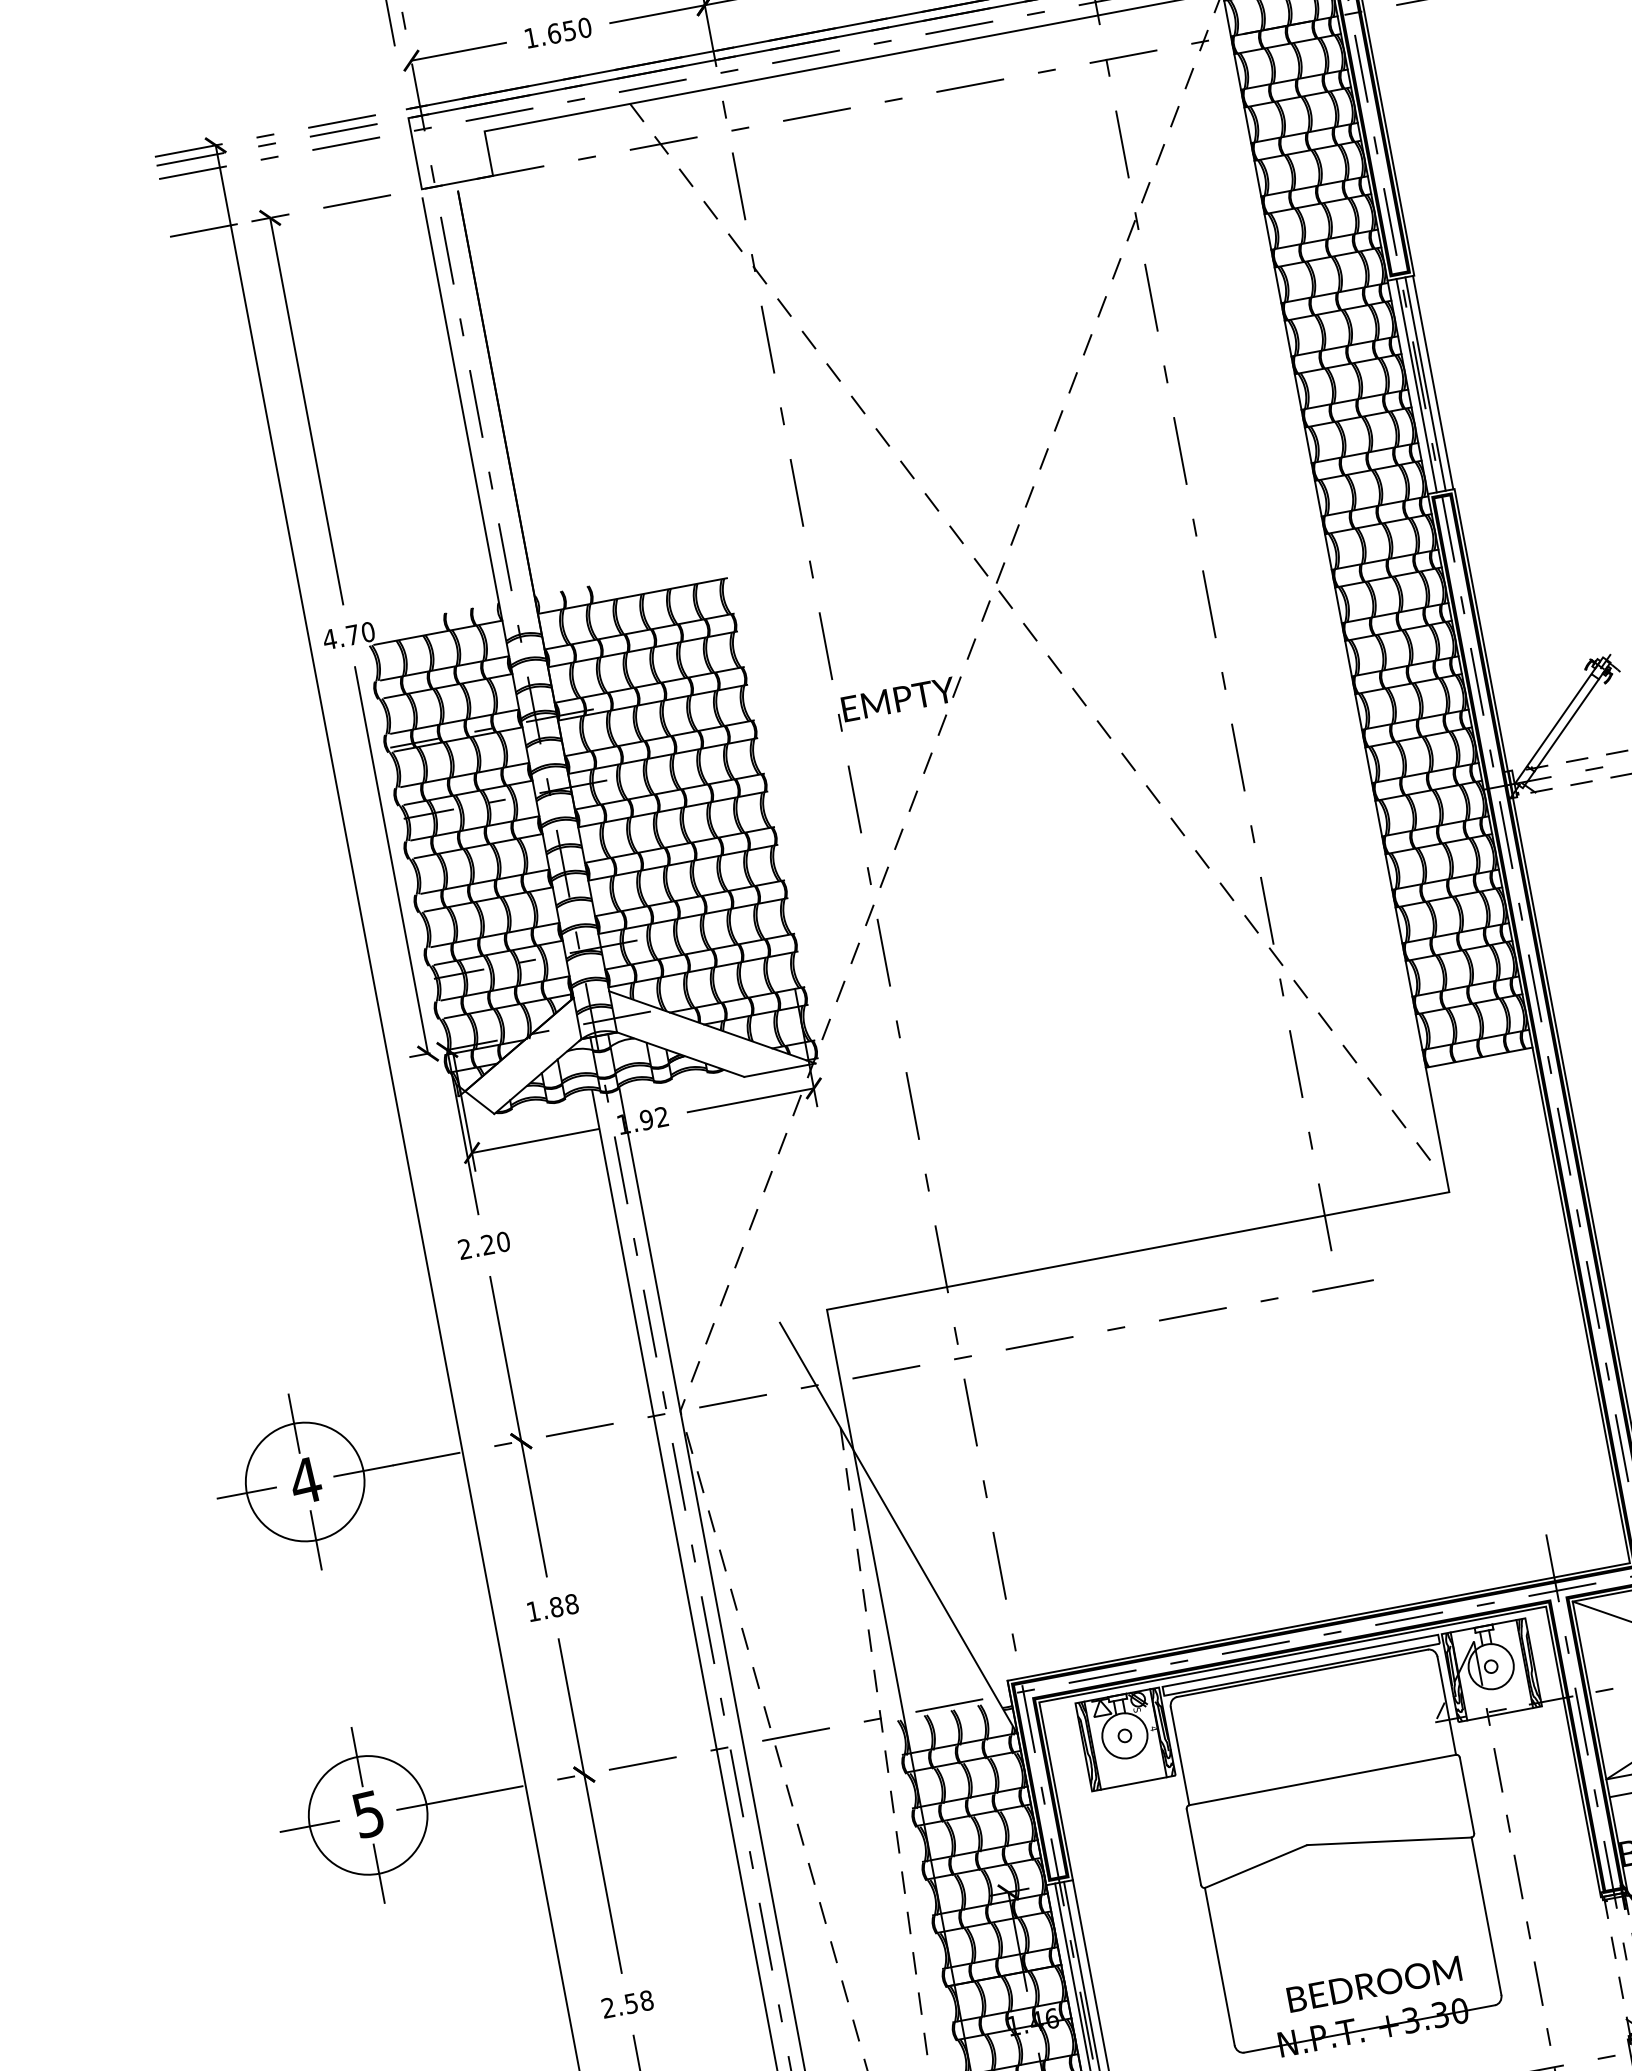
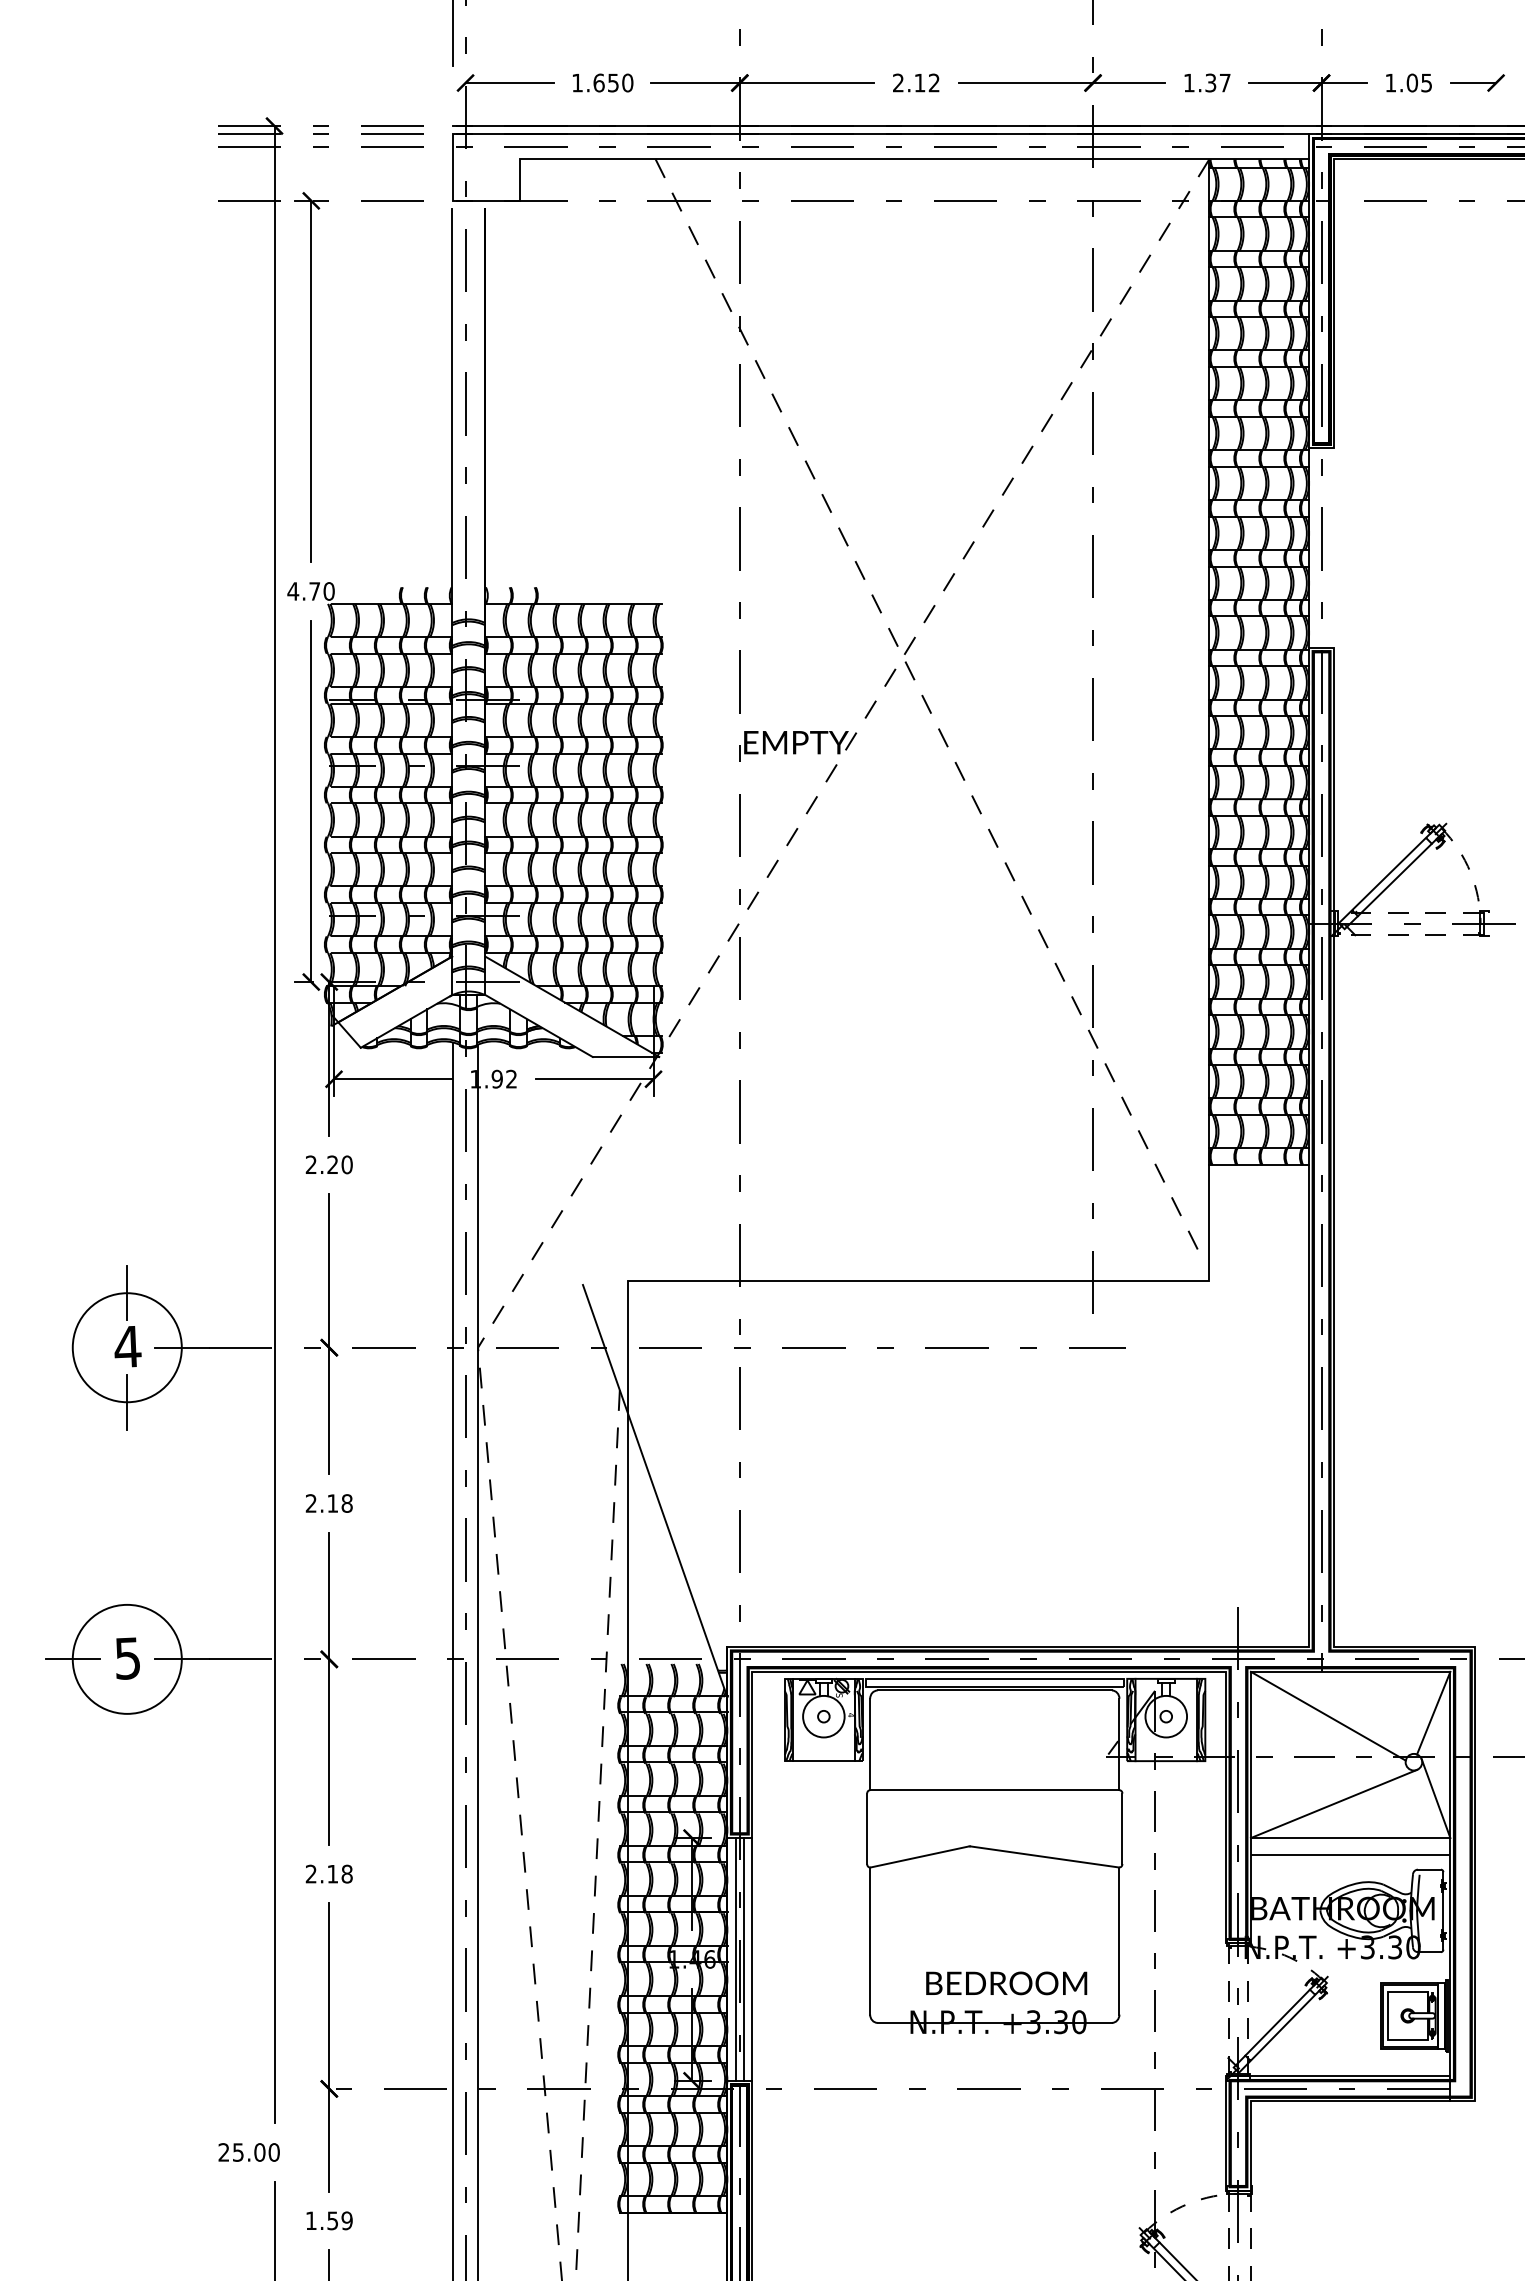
line: (1432, 382) -> (1332, 547), removed
line: (1425, 383) -> (1325, 547), removed
line: (1416, 385) -> (1317, 547), removed
line: (246, 1492) -> (72, 1347), removed
text: (544, 1609) -> (321, 1503), 1.88 -> 2.18
line: (357, 1756) -> (127, 1604), removed
line: (379, 1873) -> (127, 1713), removed
text: (631, 2004) -> (332, 1874), 2.58 -> 2.18

